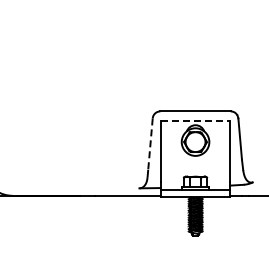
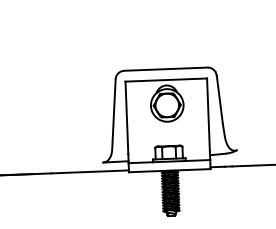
line: (195, 120) -> (166, 79), dashed -> solid
line: (150, 144) -> (114, 110), dashed -> solid

